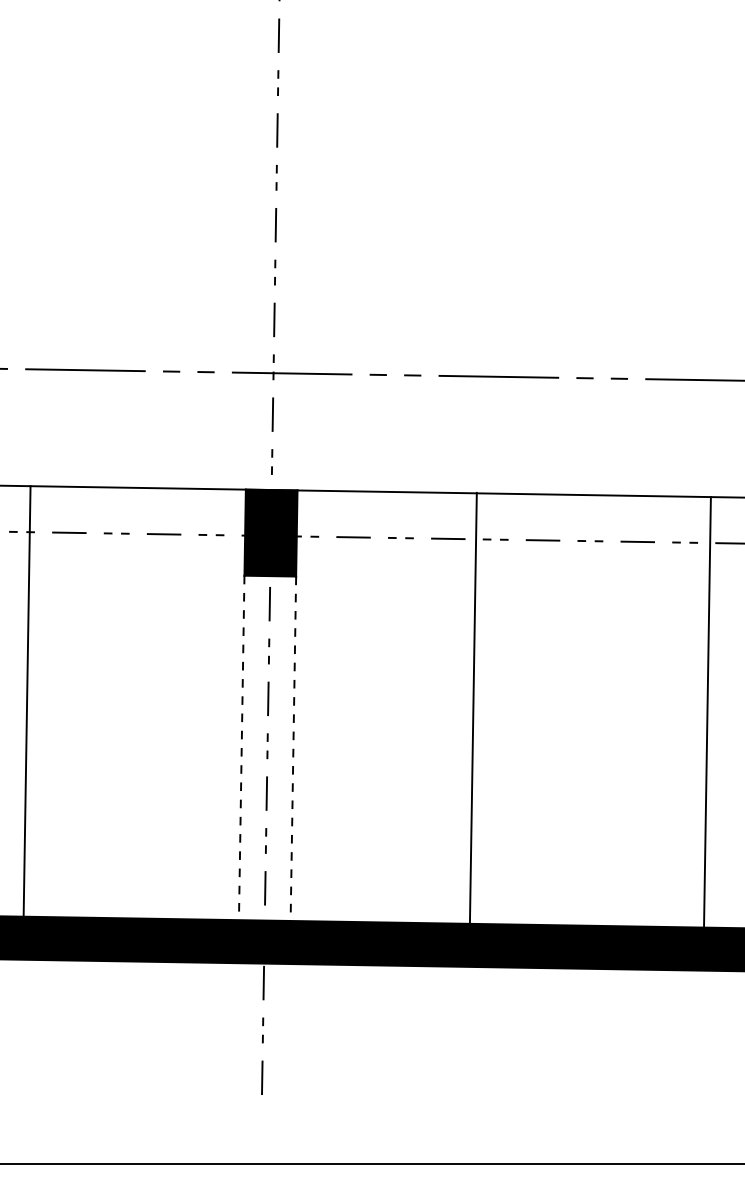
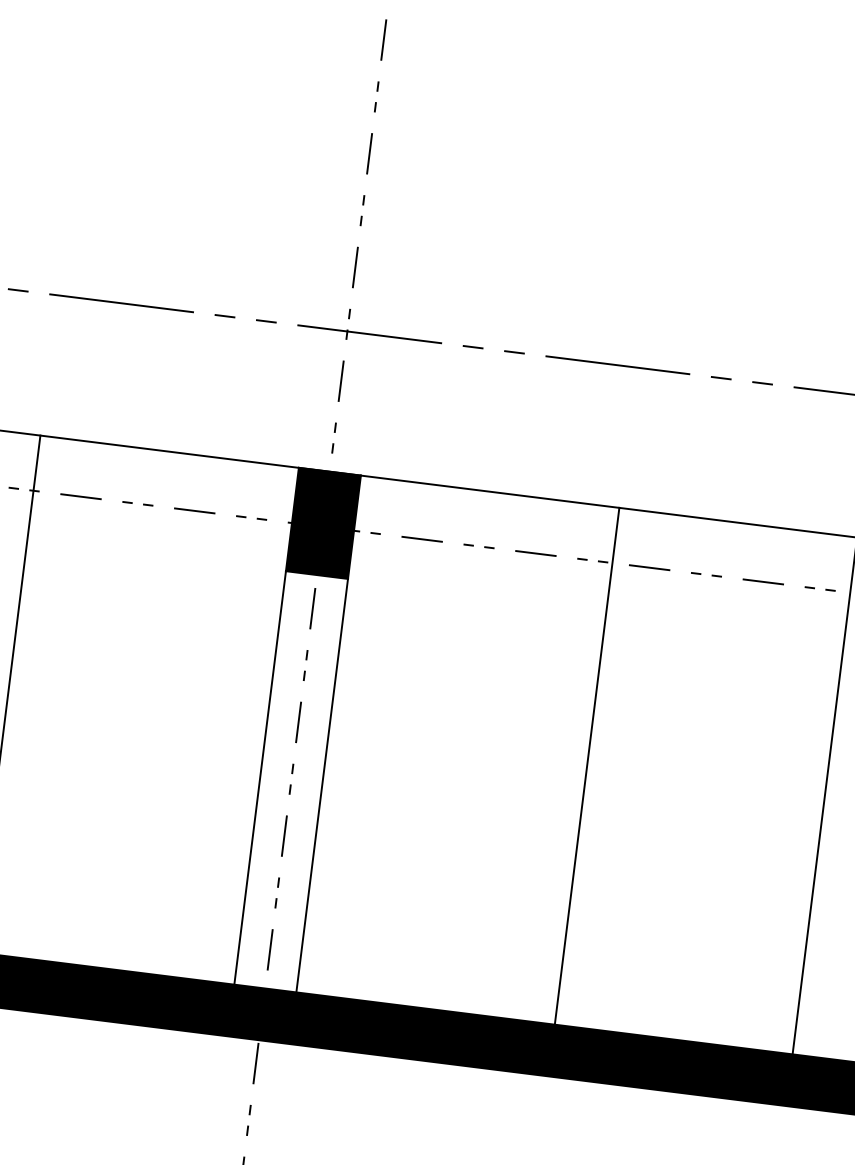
line: (472, 707) -> (586, 765), moved
line: (241, 748) -> (259, 778), dashed -> solid
line: (293, 749) -> (322, 786), dashed -> solid

